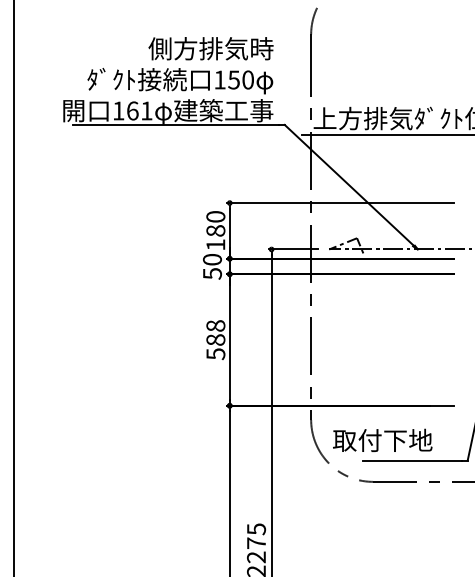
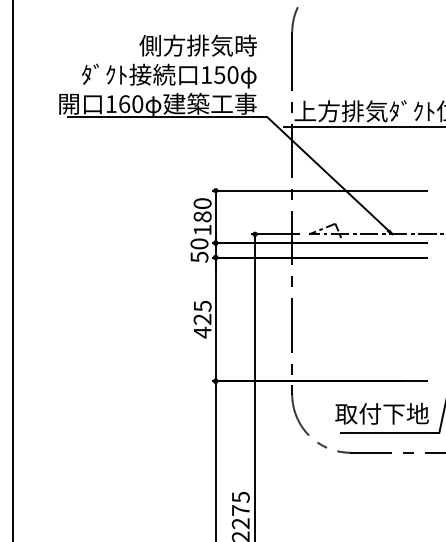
text: (146, 110) -> (137, 103), 161 -> 160
text: (215, 340) -> (202, 319), 588 -> 425
text: (382, 439) -> (381, 412), moved

